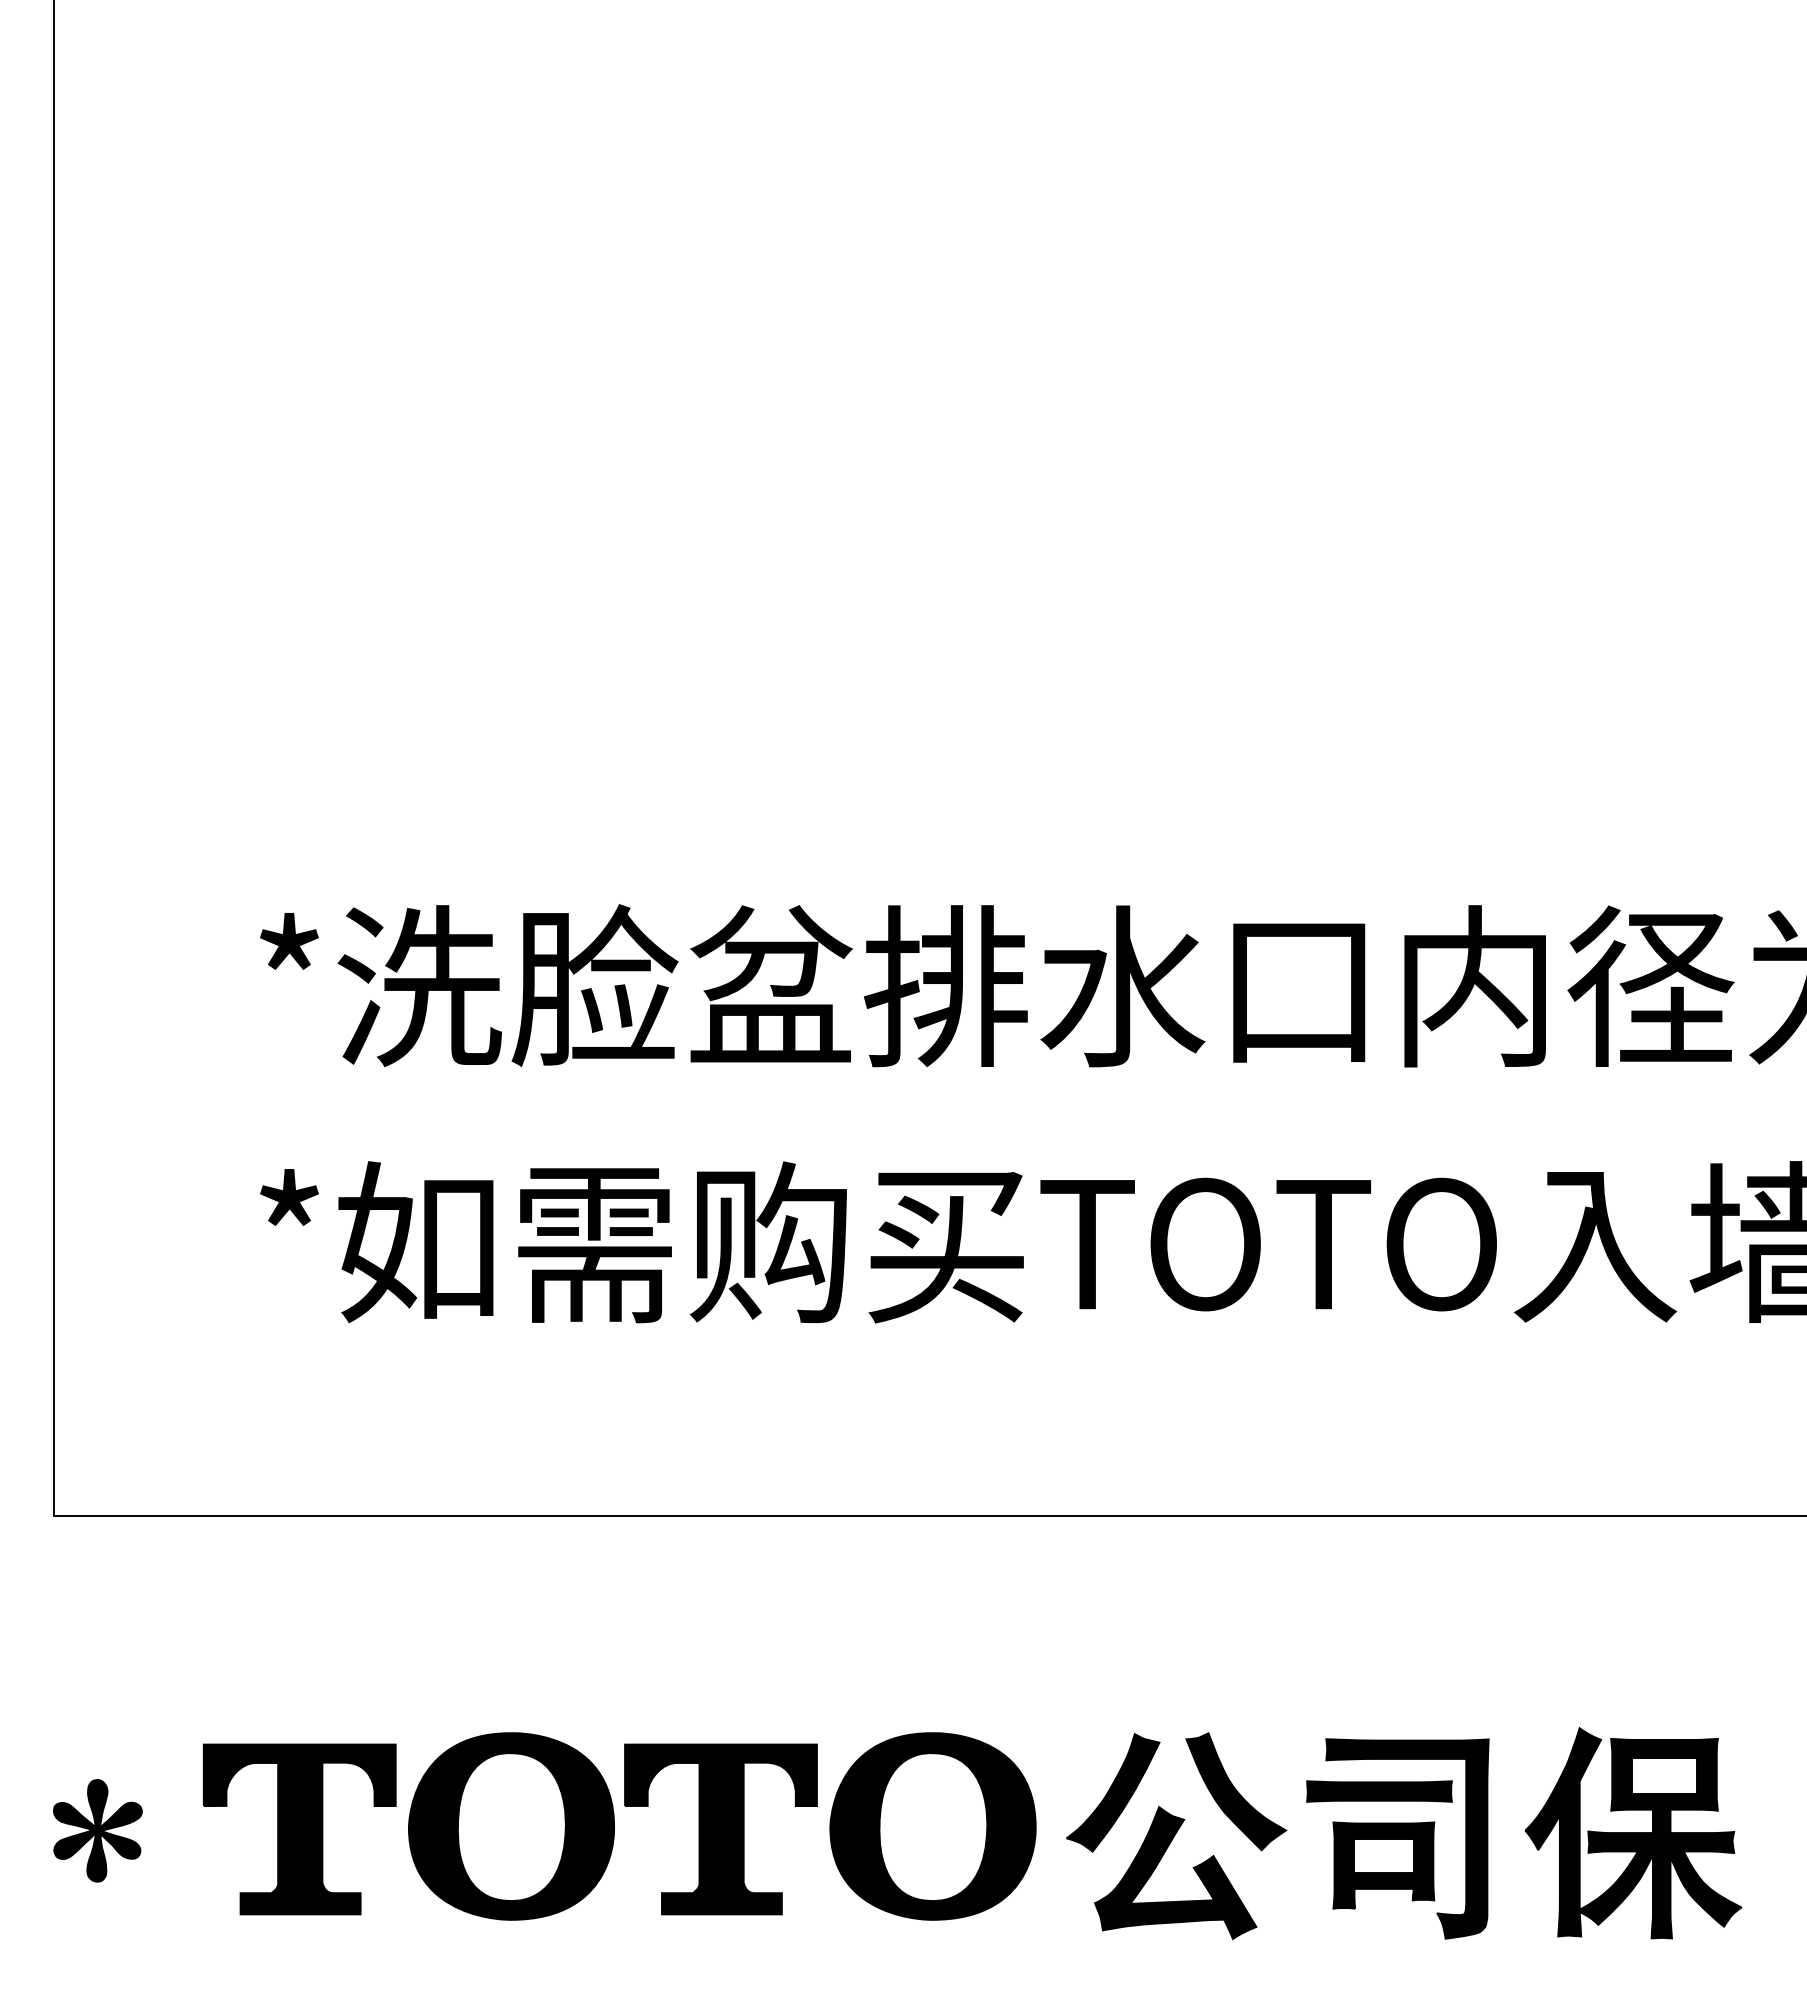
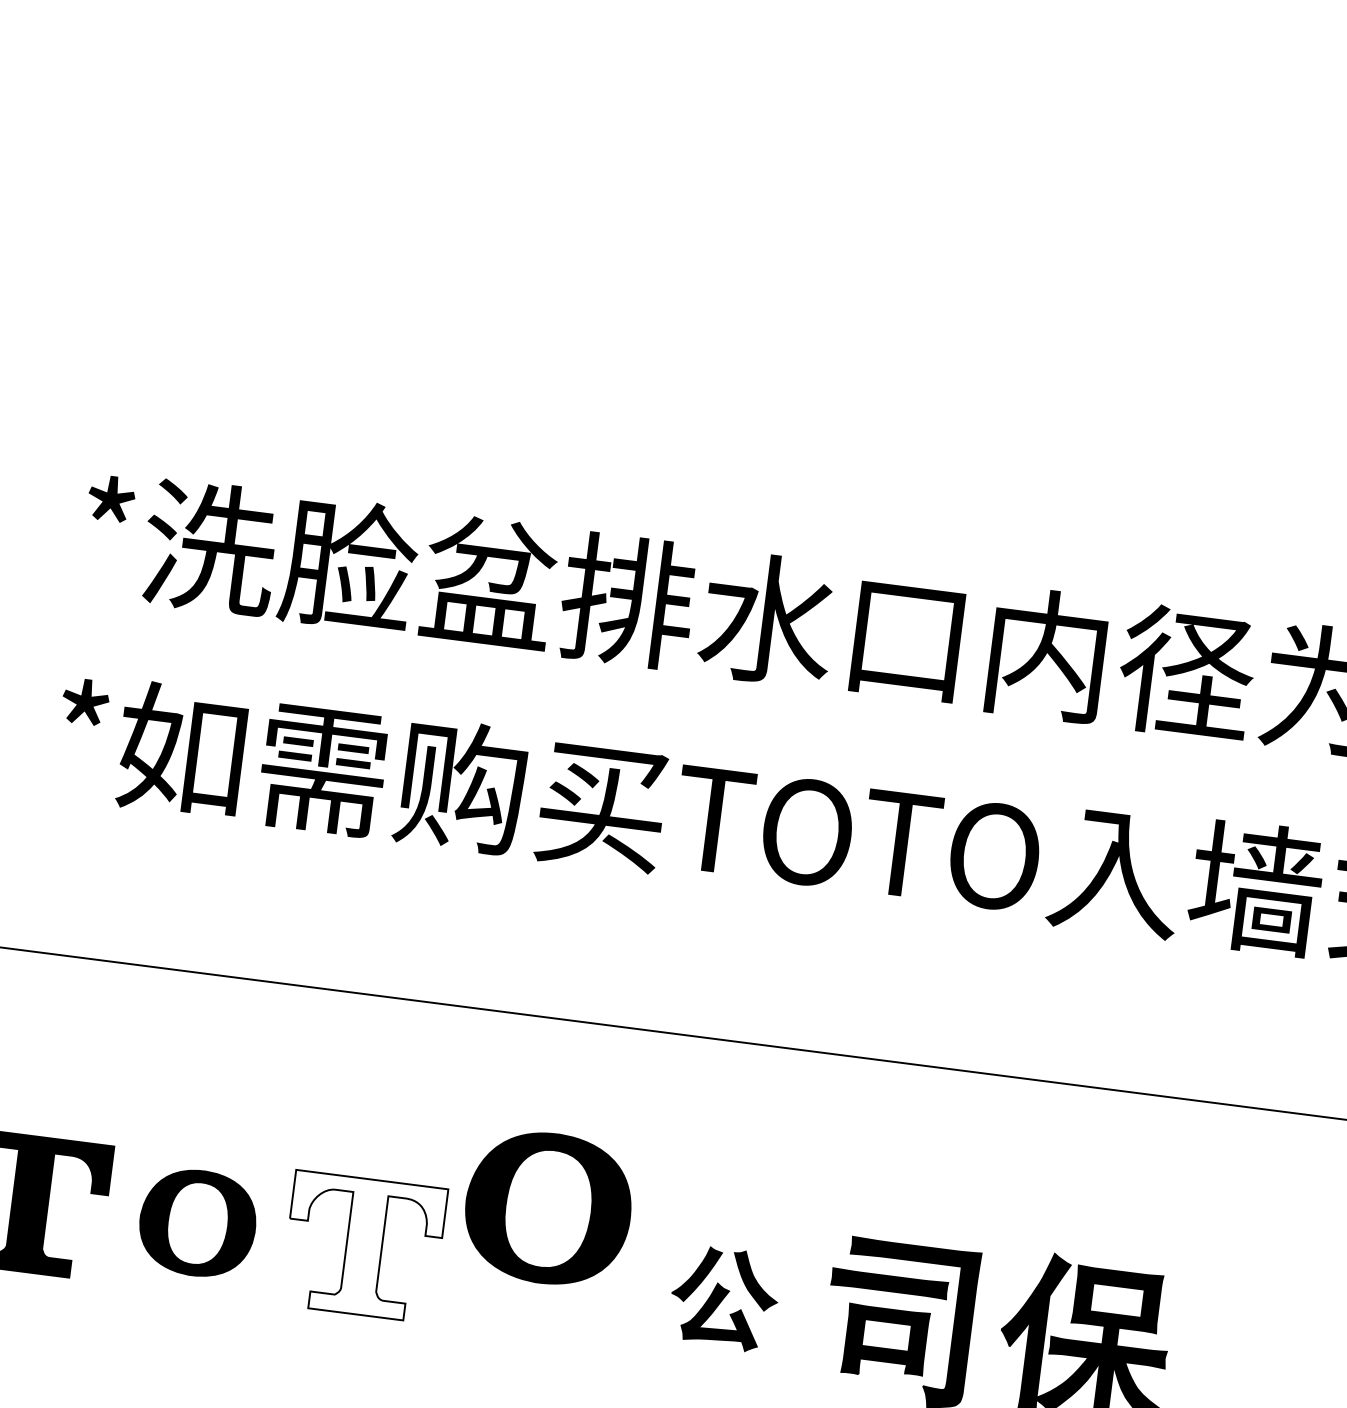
part: (511, 1826) -> (197, 1223), size x0.7
part: (932, 1826) -> (547, 1208), moved
fill: (720, 1829) -> (363, 1246), removed
part: (1176, 1836) -> (724, 1298), size x0.6

